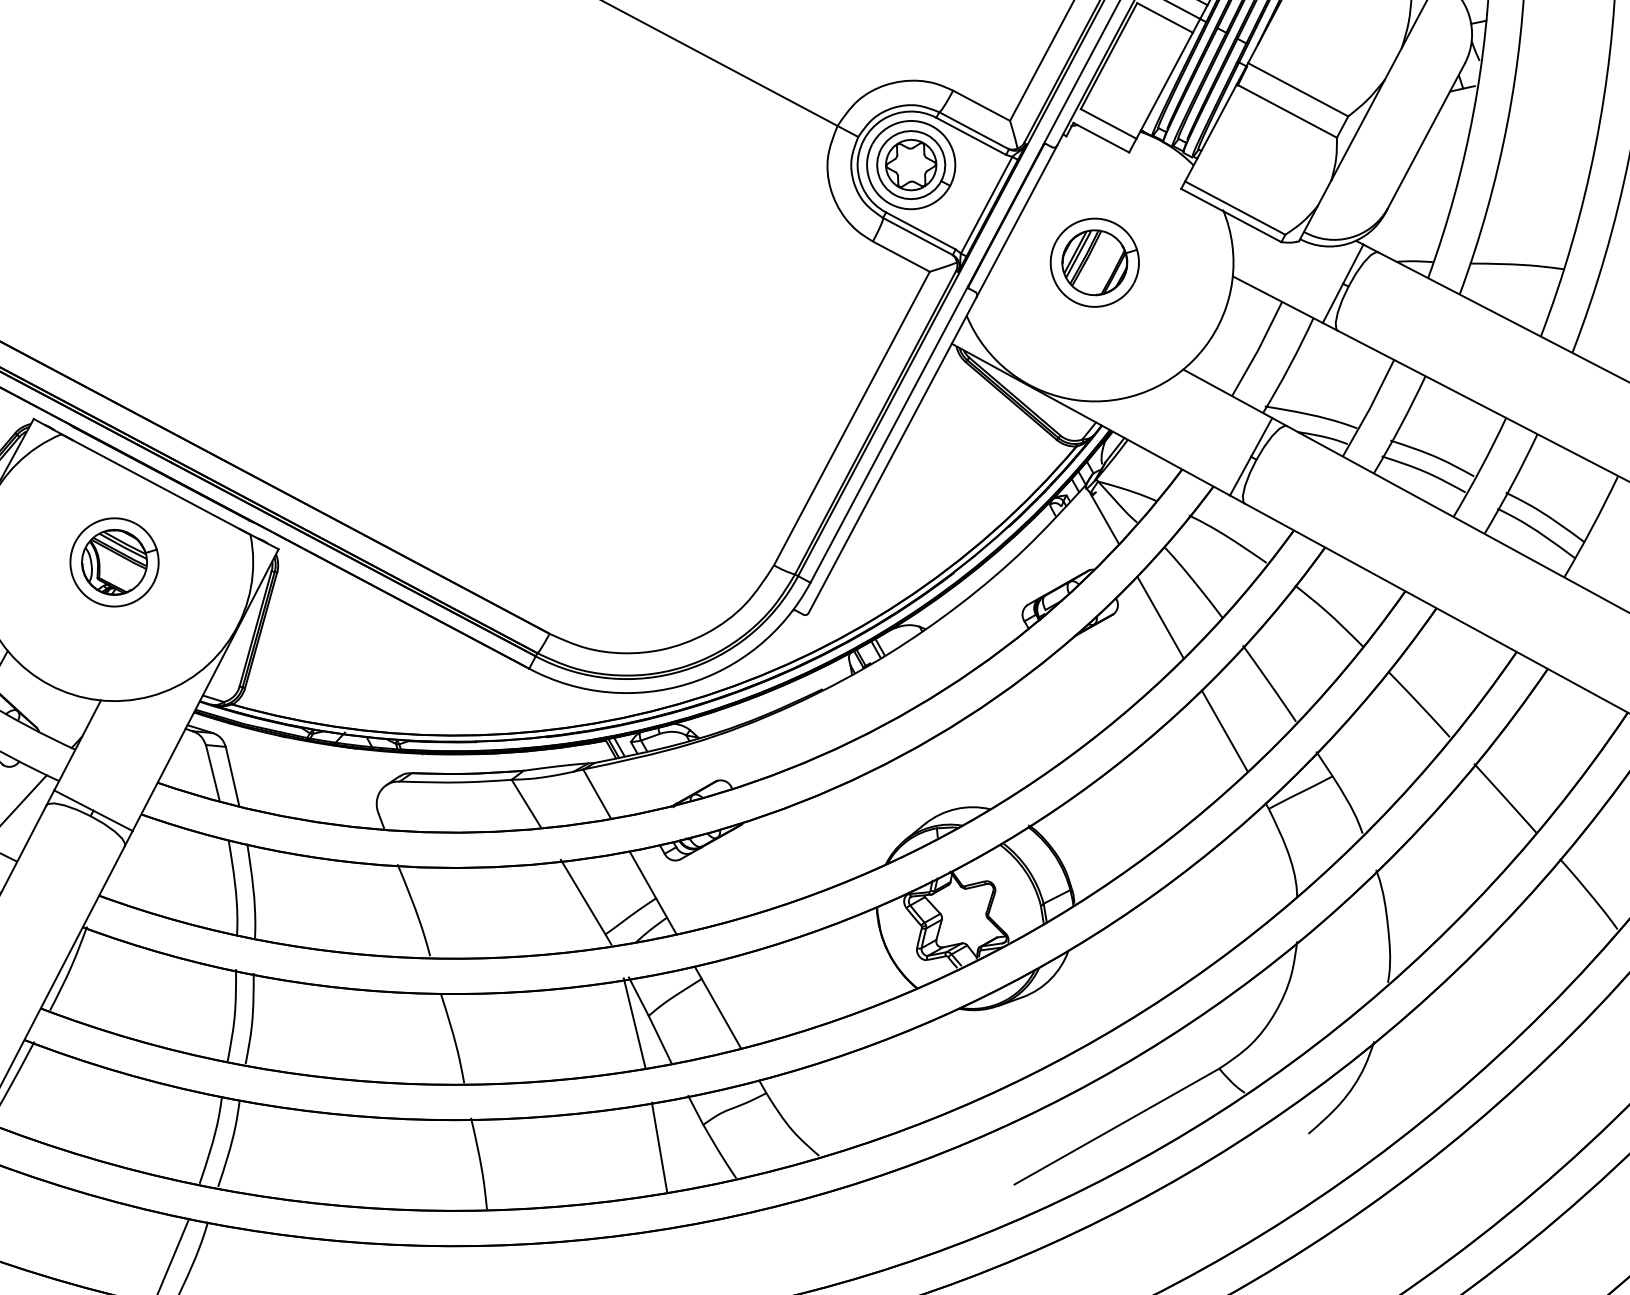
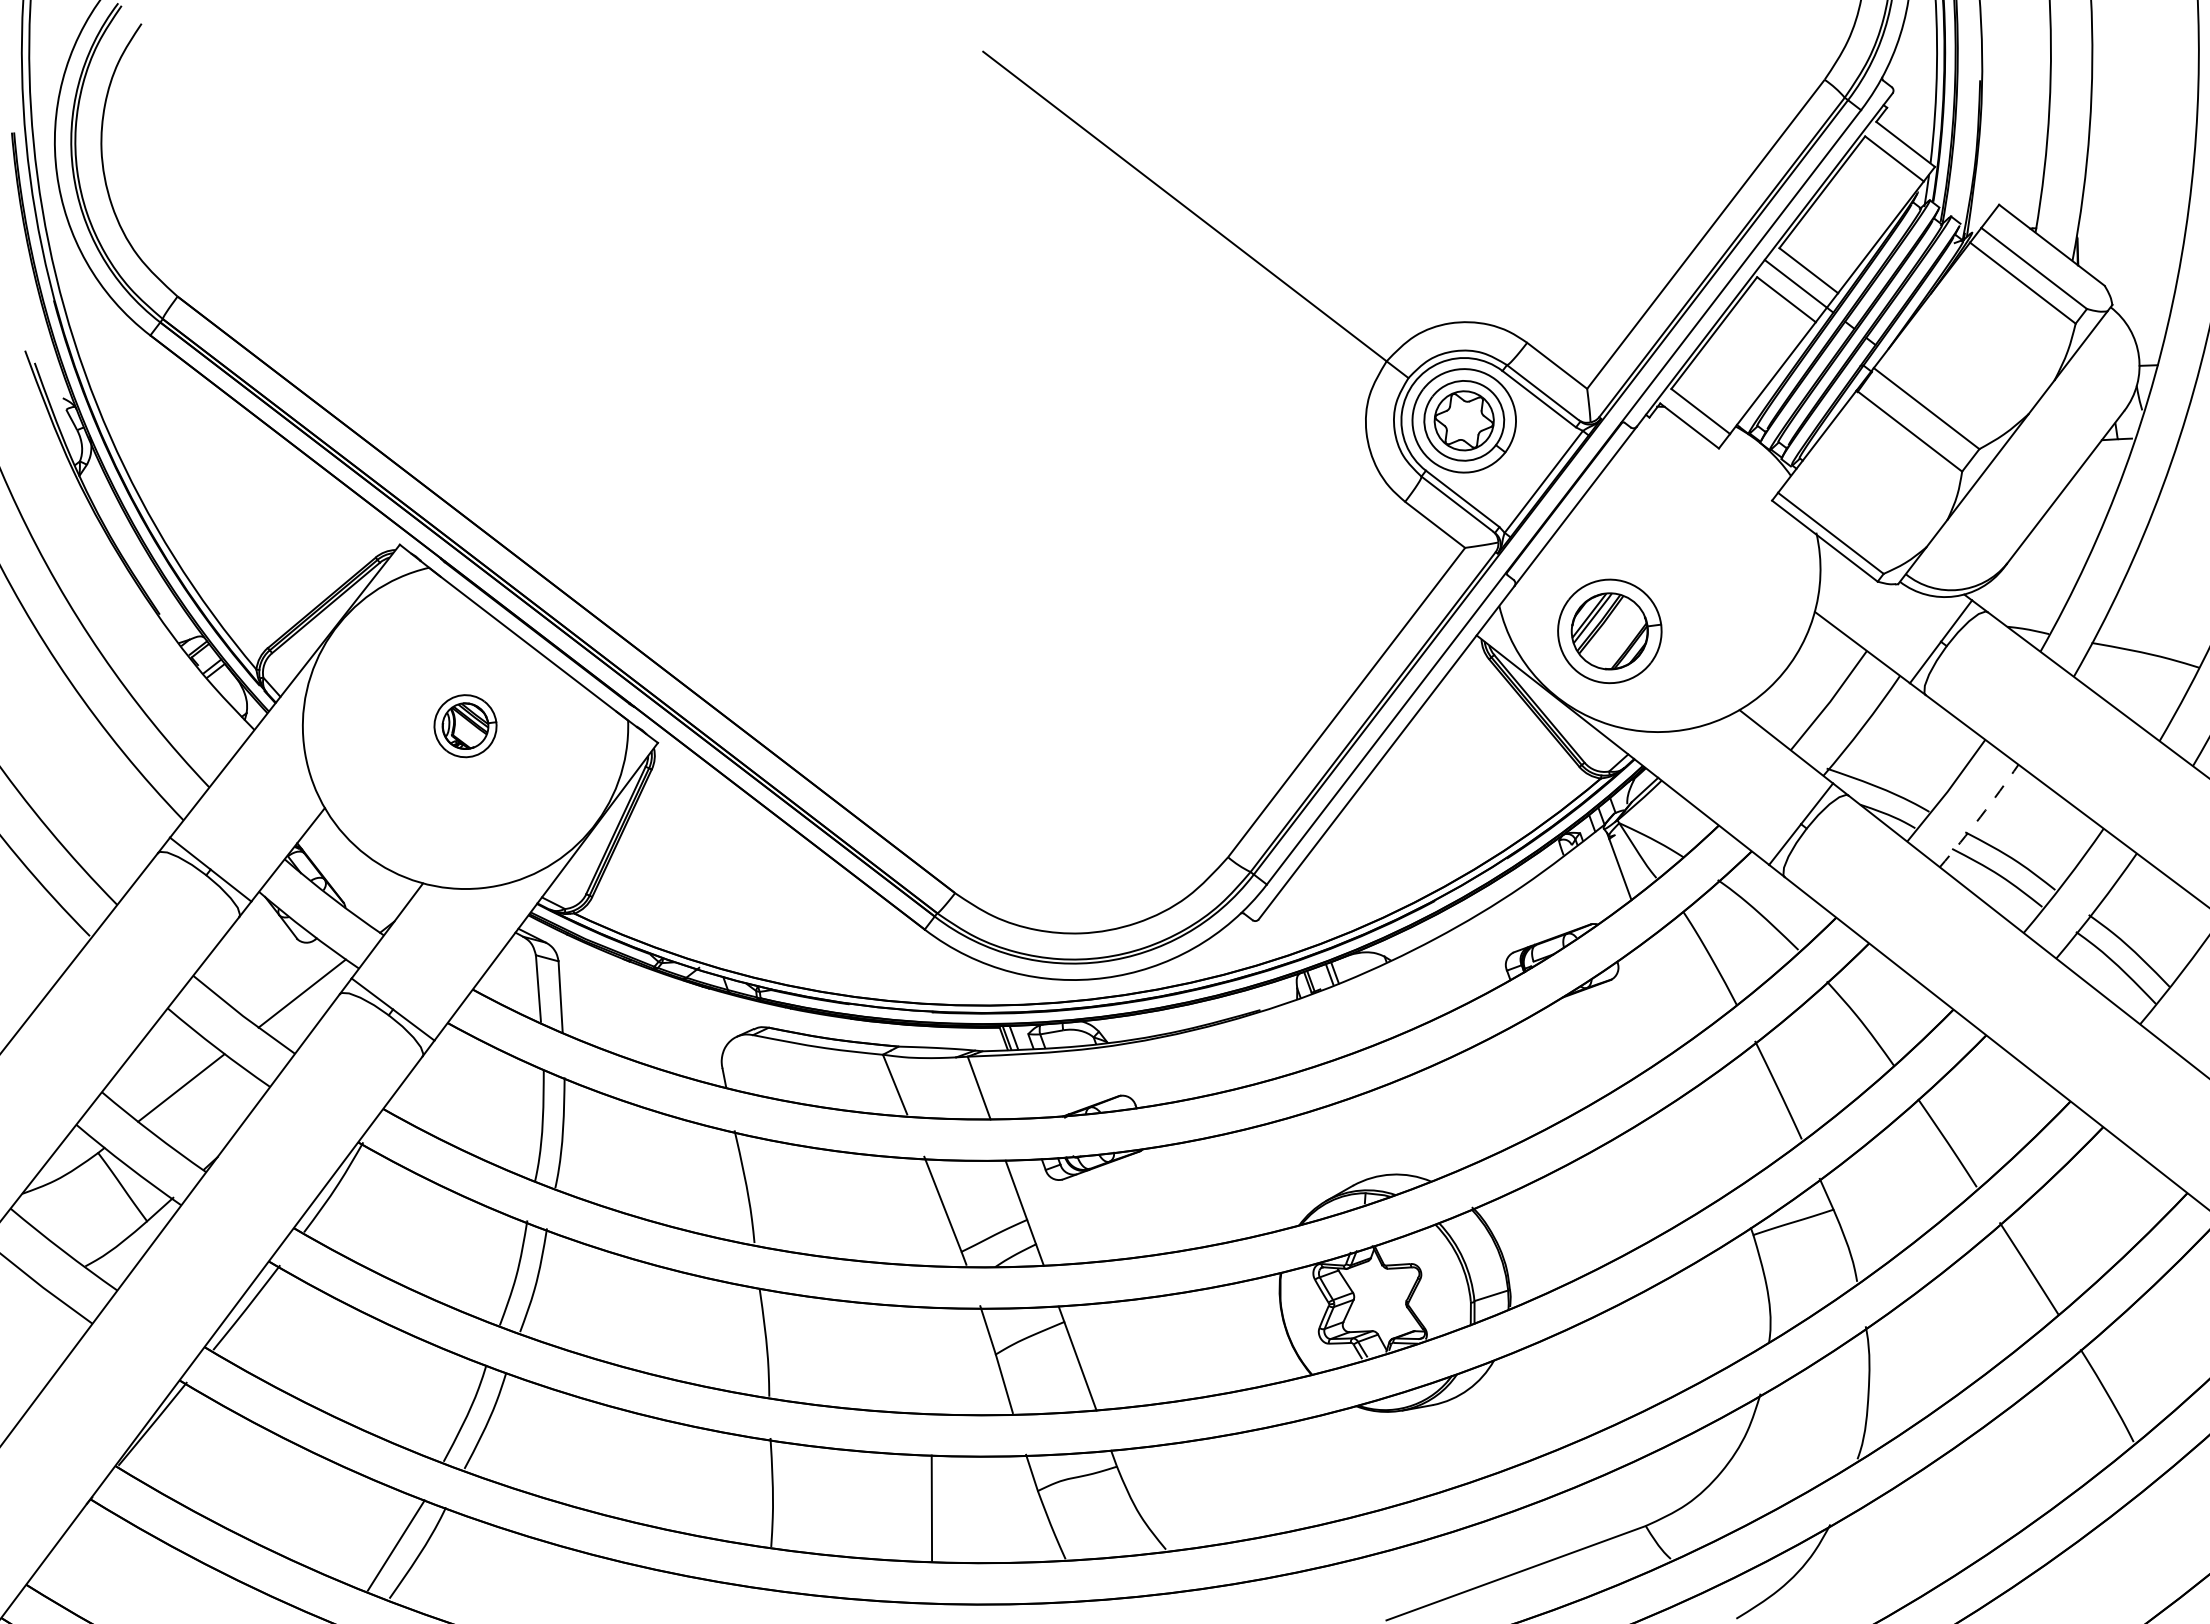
part: (1094, 262) -> (1609, 631), moved
arc: (1400, 425) -> (1980, 816), solid -> dashed
part: (114, 561) -> (465, 725), size x0.6
line: (1160, 617) -> (1665, 992), removed
line: (1224, 731) -> (1717, 1136), removed
line: (635, 1023) -> (978, 1360), removed
line: (659, 1146) -> (931, 1507), moved

